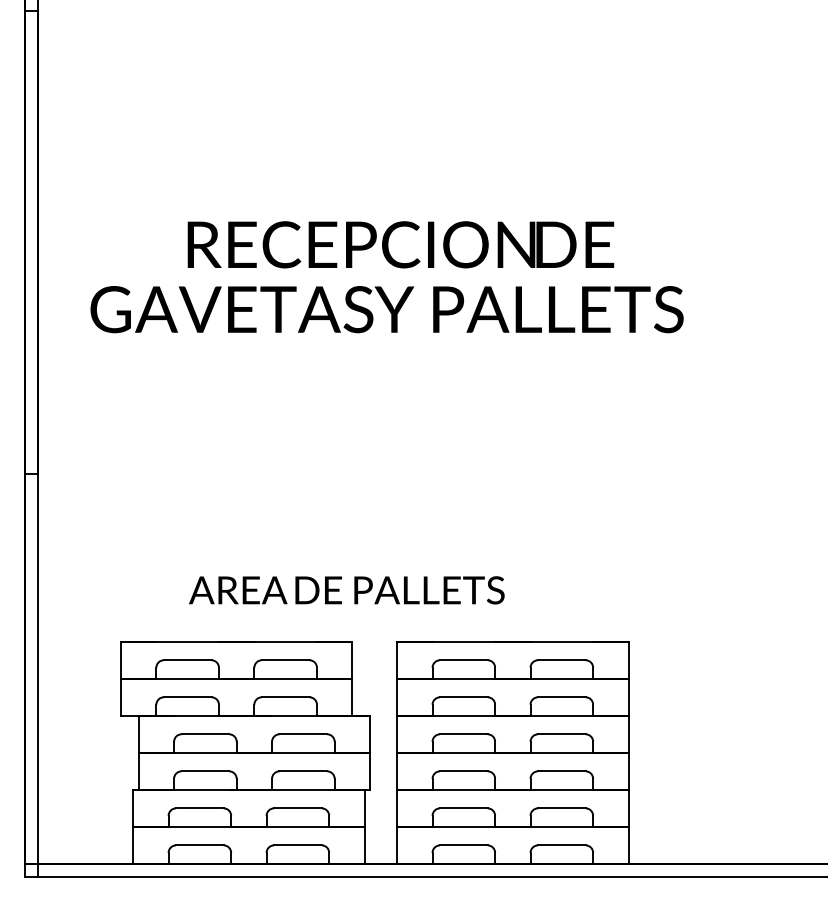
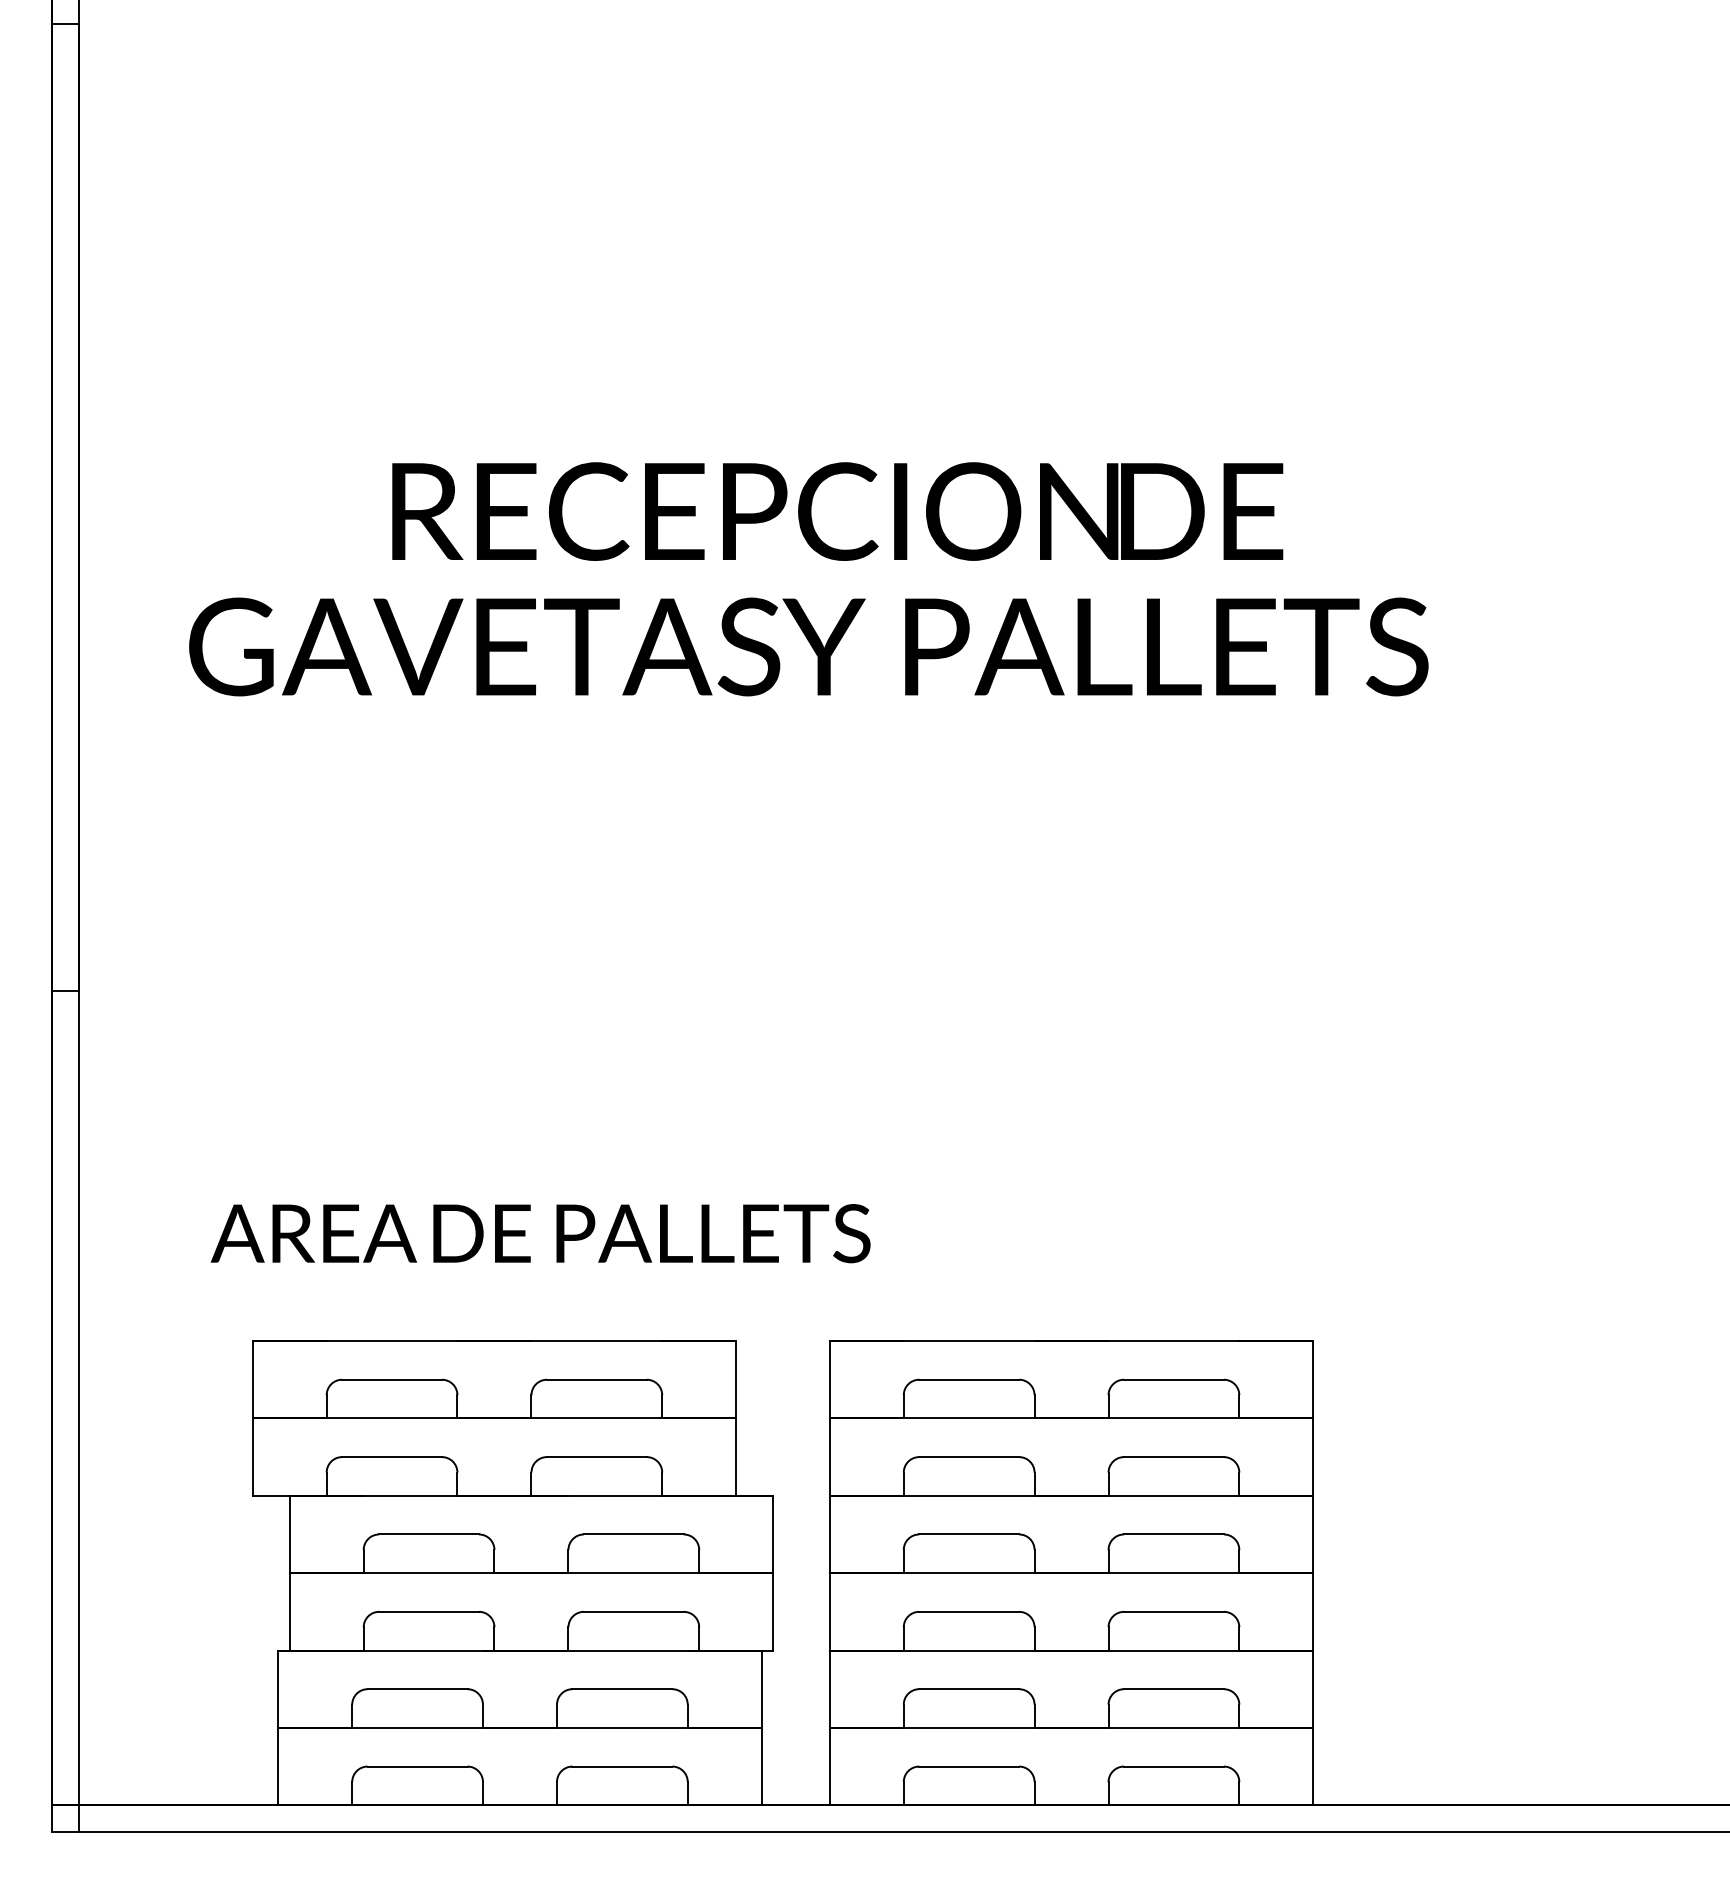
text: (346, 590) -> (540, 1233), moved

